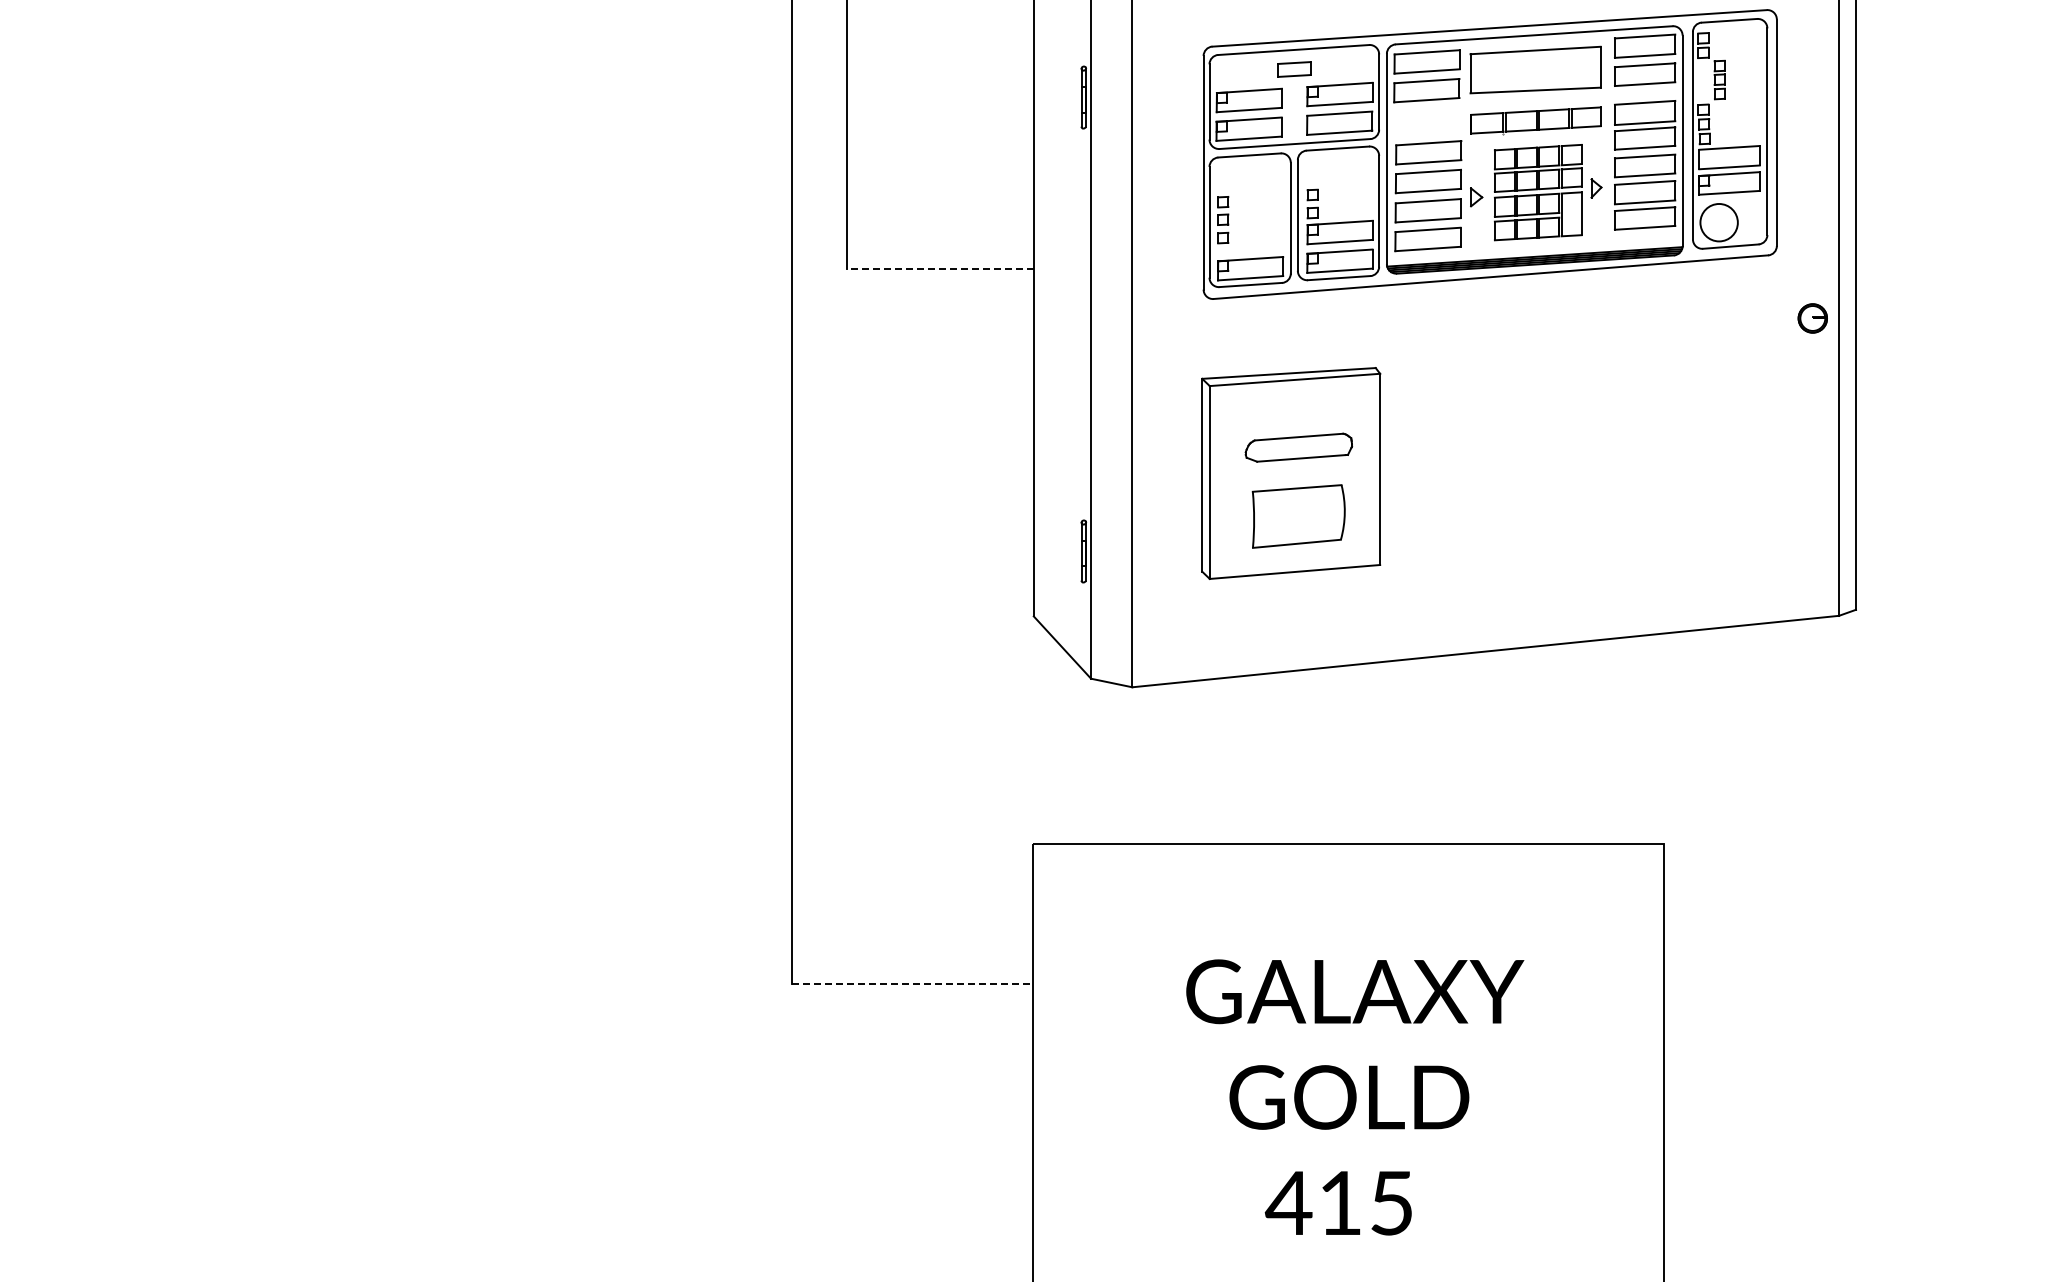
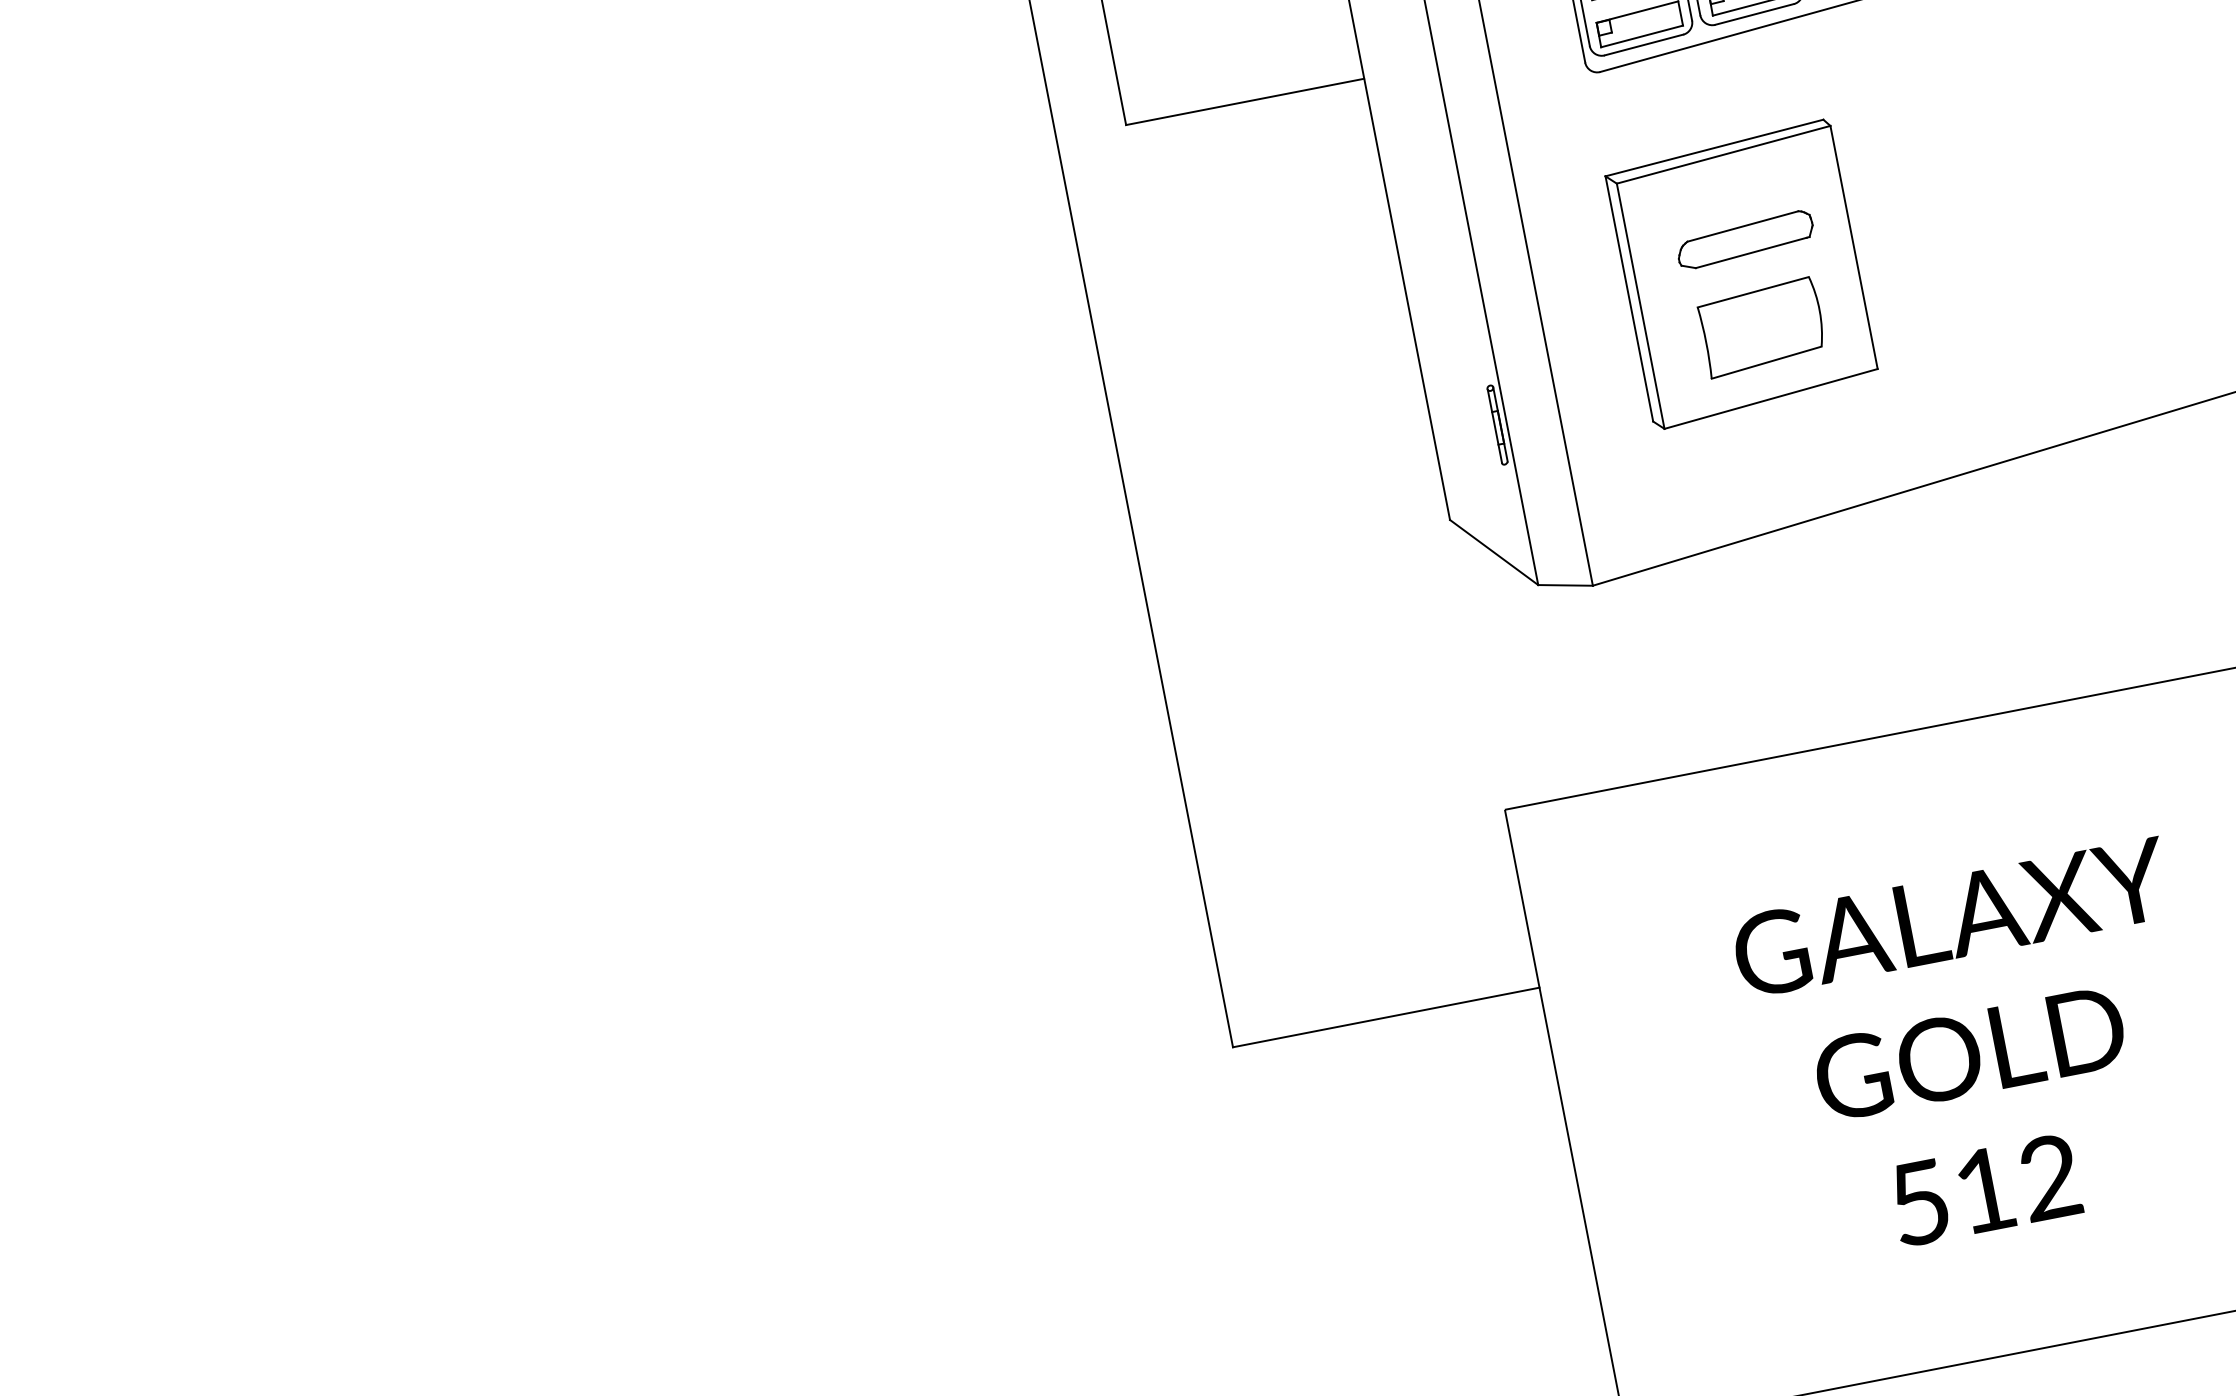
line: (940, 269) -> (1245, 101), dashed -> solid
line: (912, 984) -> (1386, 1017), dashed -> solid
text: (1338, 1202) -> (1982, 1189), 415 -> 512

